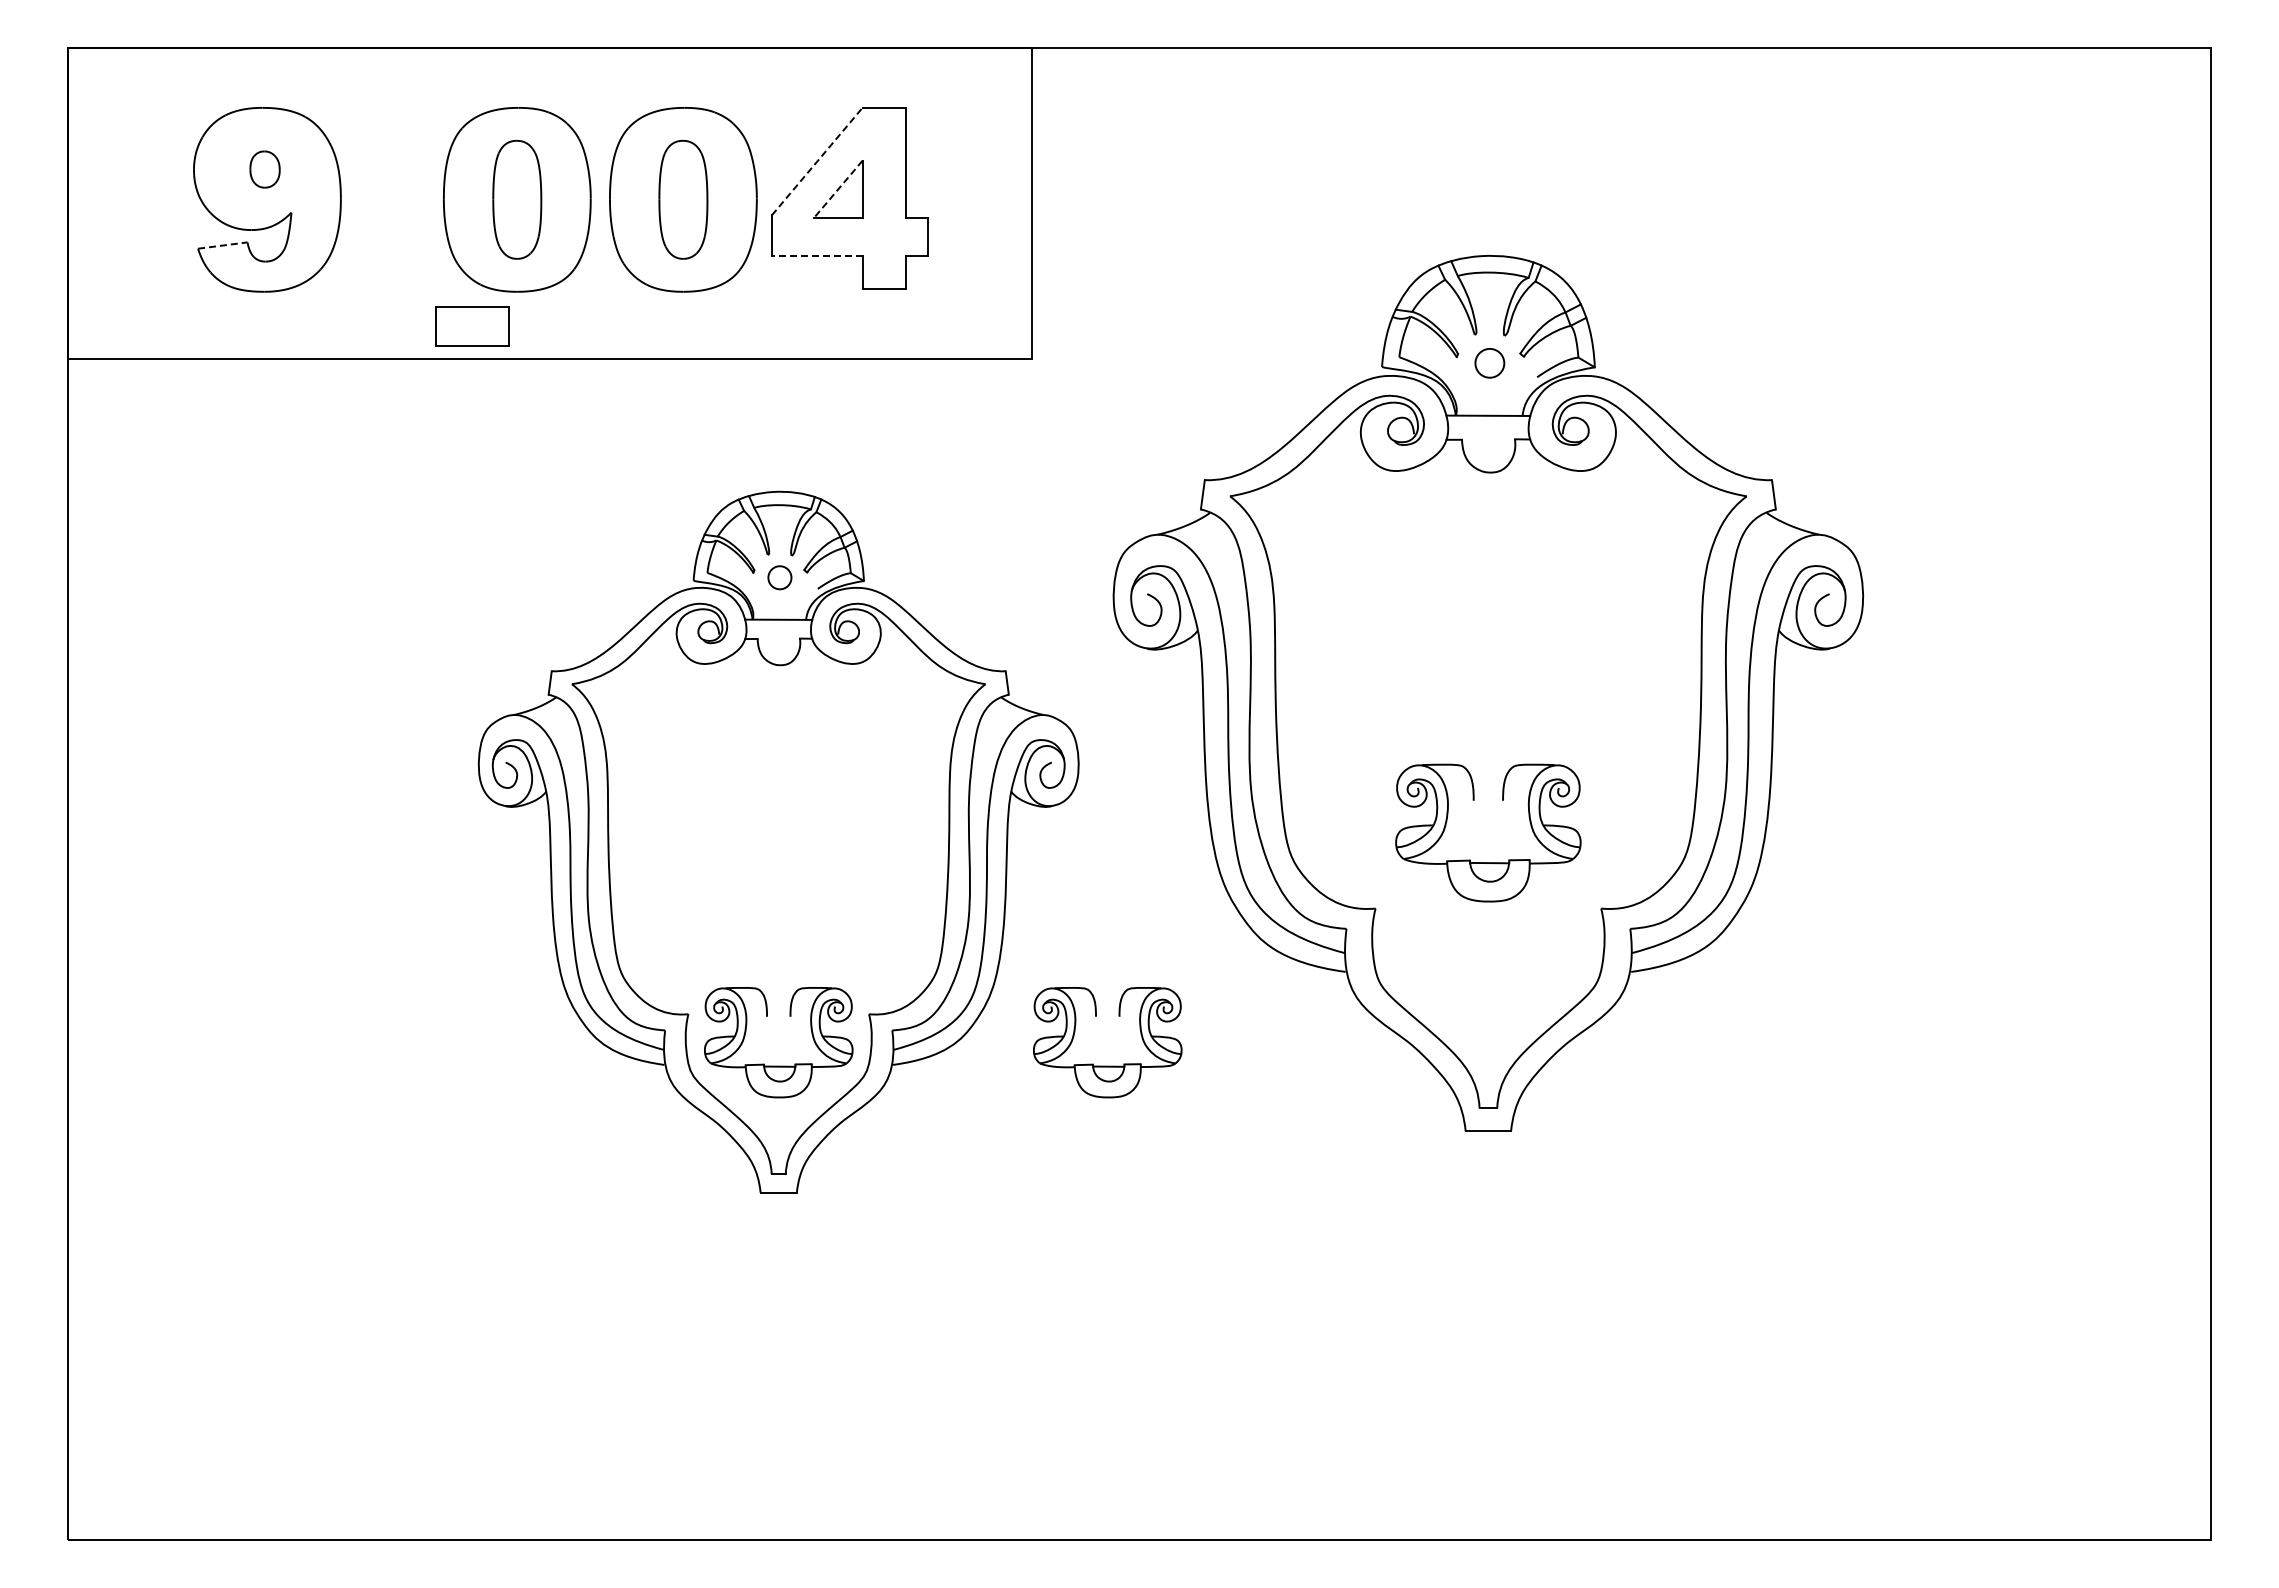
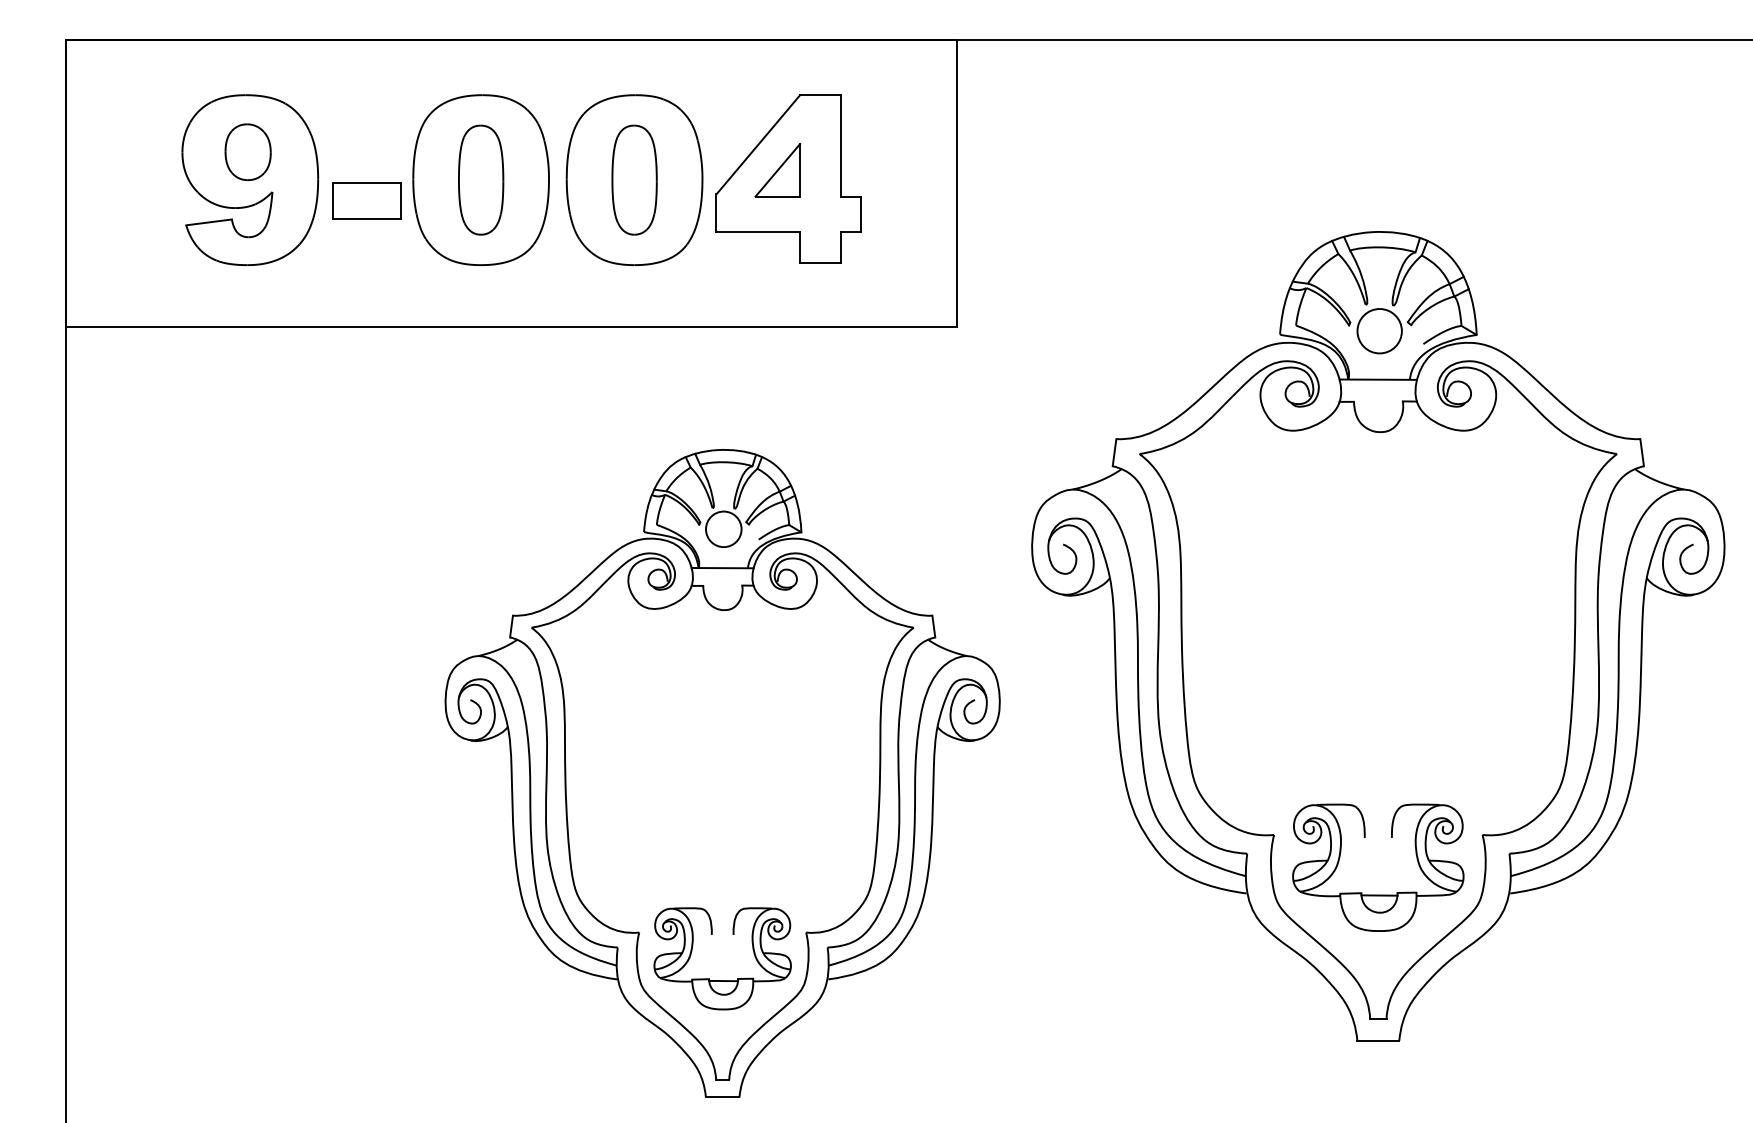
line: (817, 161) -> (758, 144), dashed -> solid
part: (264, 169) -> (247, 152), size x1.67
line: (838, 189) -> (777, 170), dashed -> solid
line: (222, 245) -> (208, 222), dashed -> solid
line: (816, 256) -> (757, 232), dashed -> solid
part: (472, 326) -> (366, 201), moved
circle: (1489, 363) -> (1379, 331), size x1.67
circle: (779, 577) -> (723, 529), size x1.67
part: (1488, 862) -> (1378, 894), moved
part: (1107, 1065) -> (1026, 979), removed

